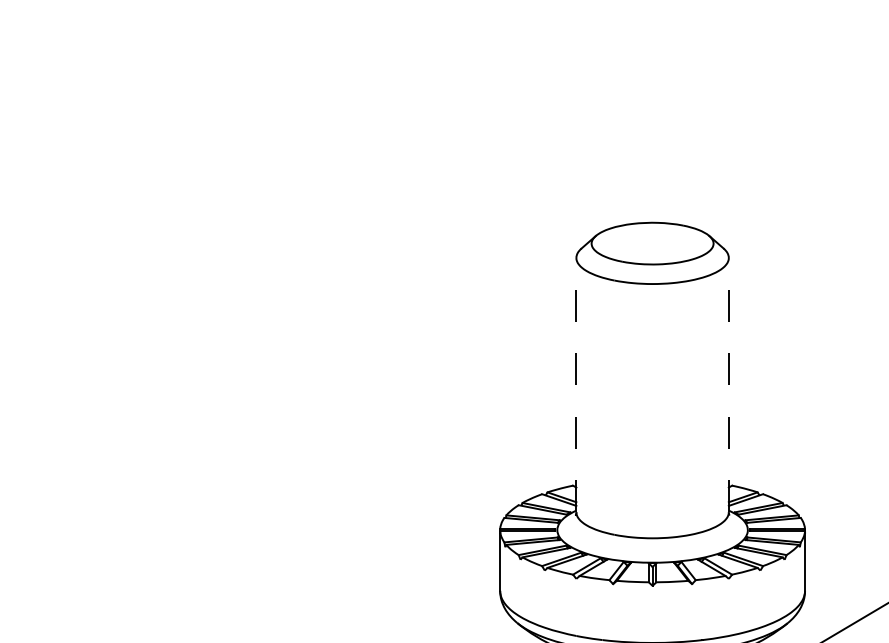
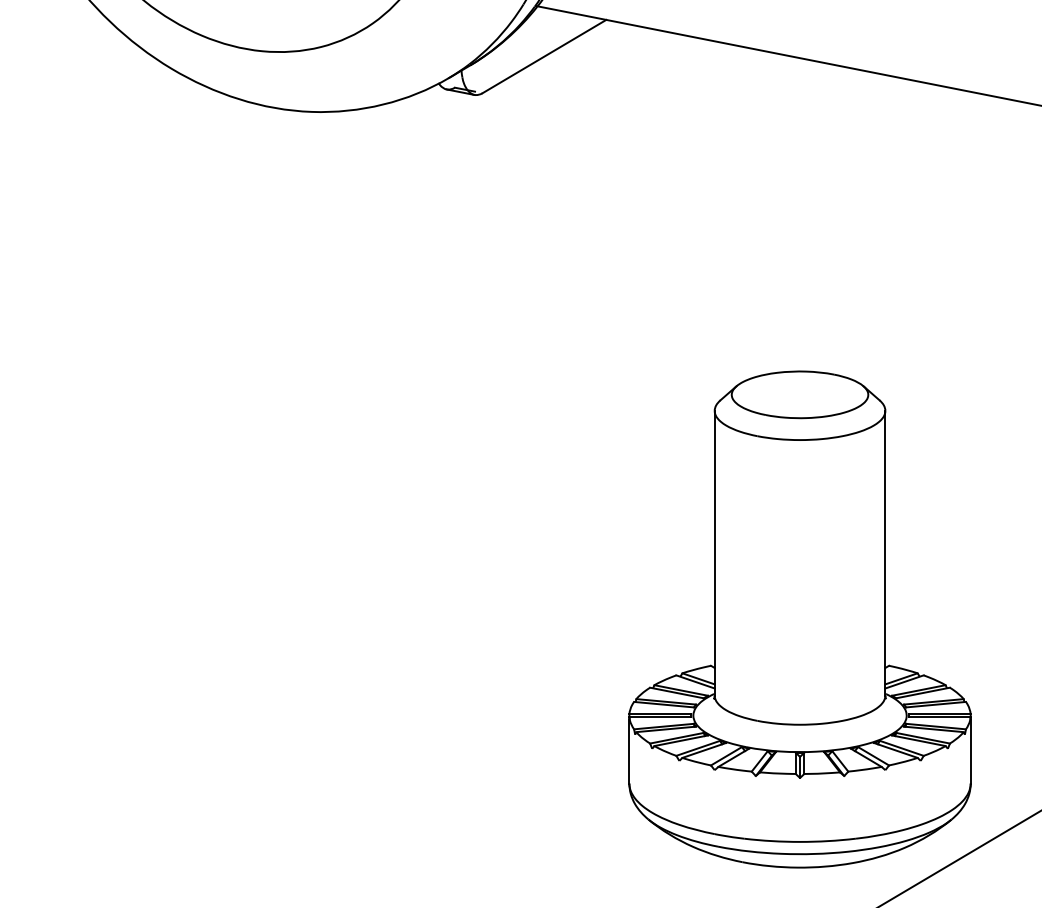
line: (576, 384) -> (714, 552), dashed -> solid
line: (728, 384) -> (885, 552), dashed -> solid

